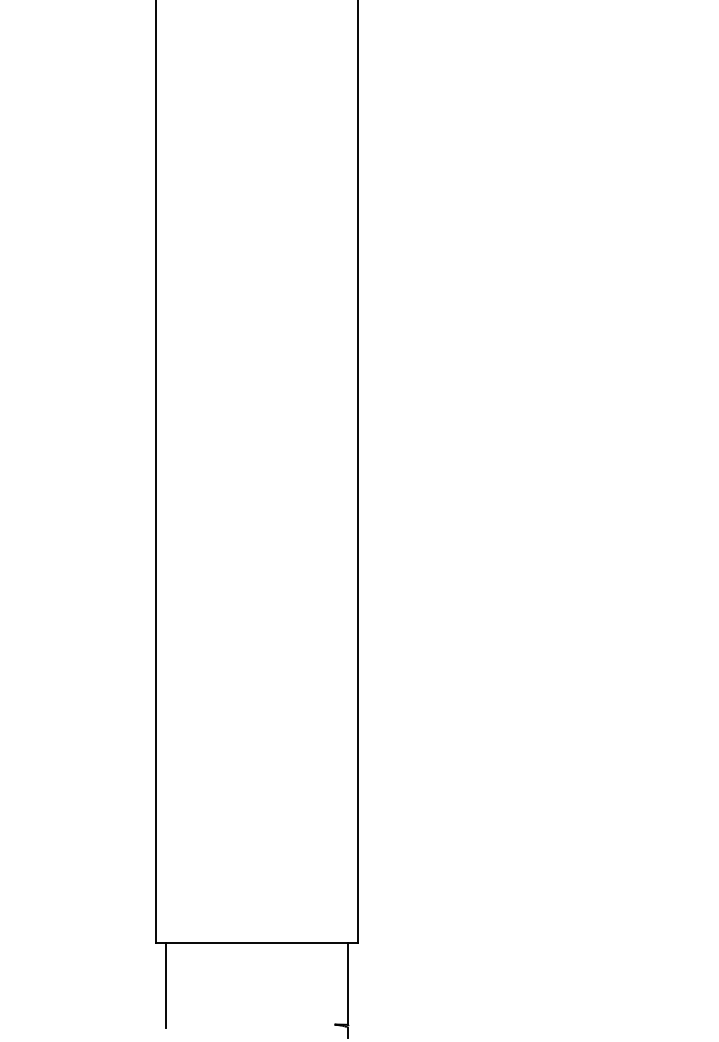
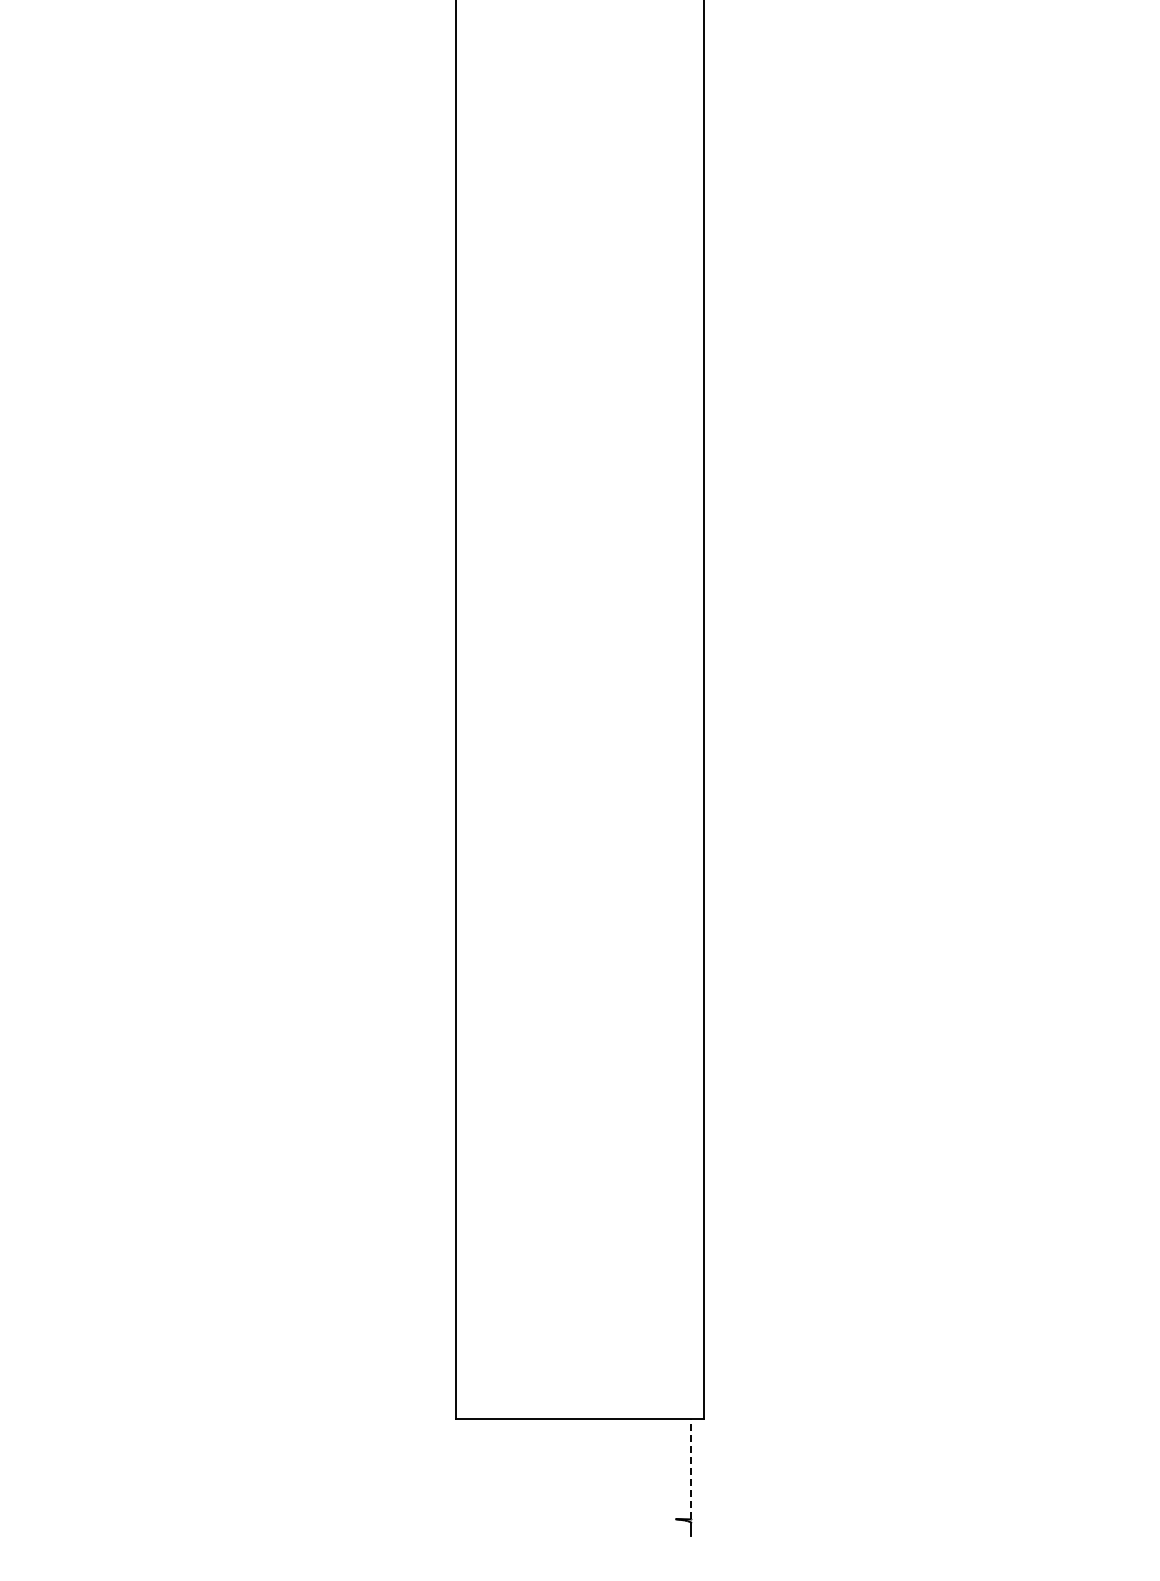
line: (347, 983) -> (691, 1468), solid -> dashed
line: (165, 985) -> (468, 1471), removed

